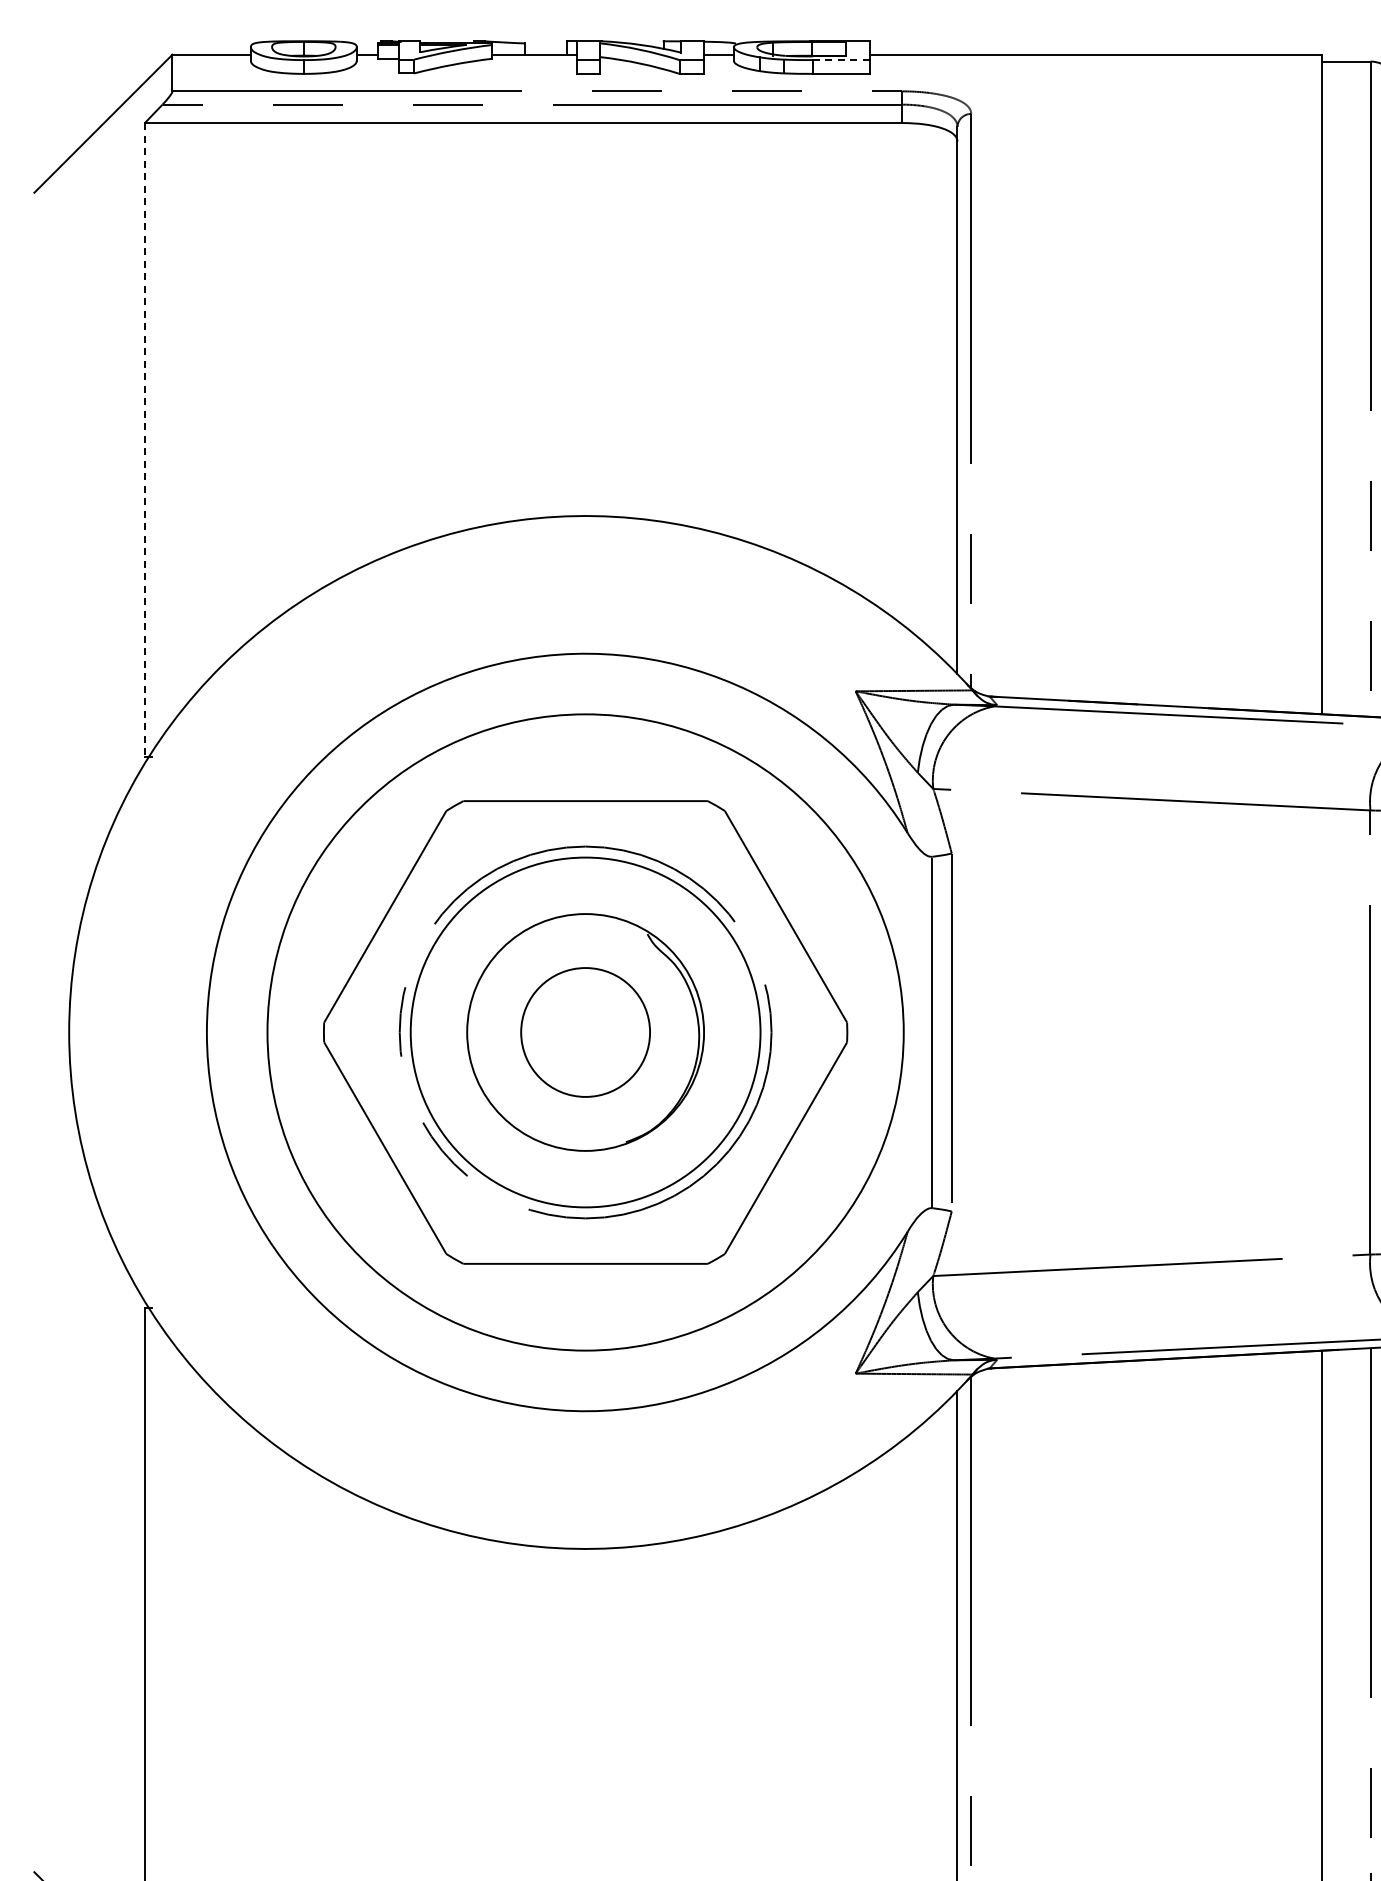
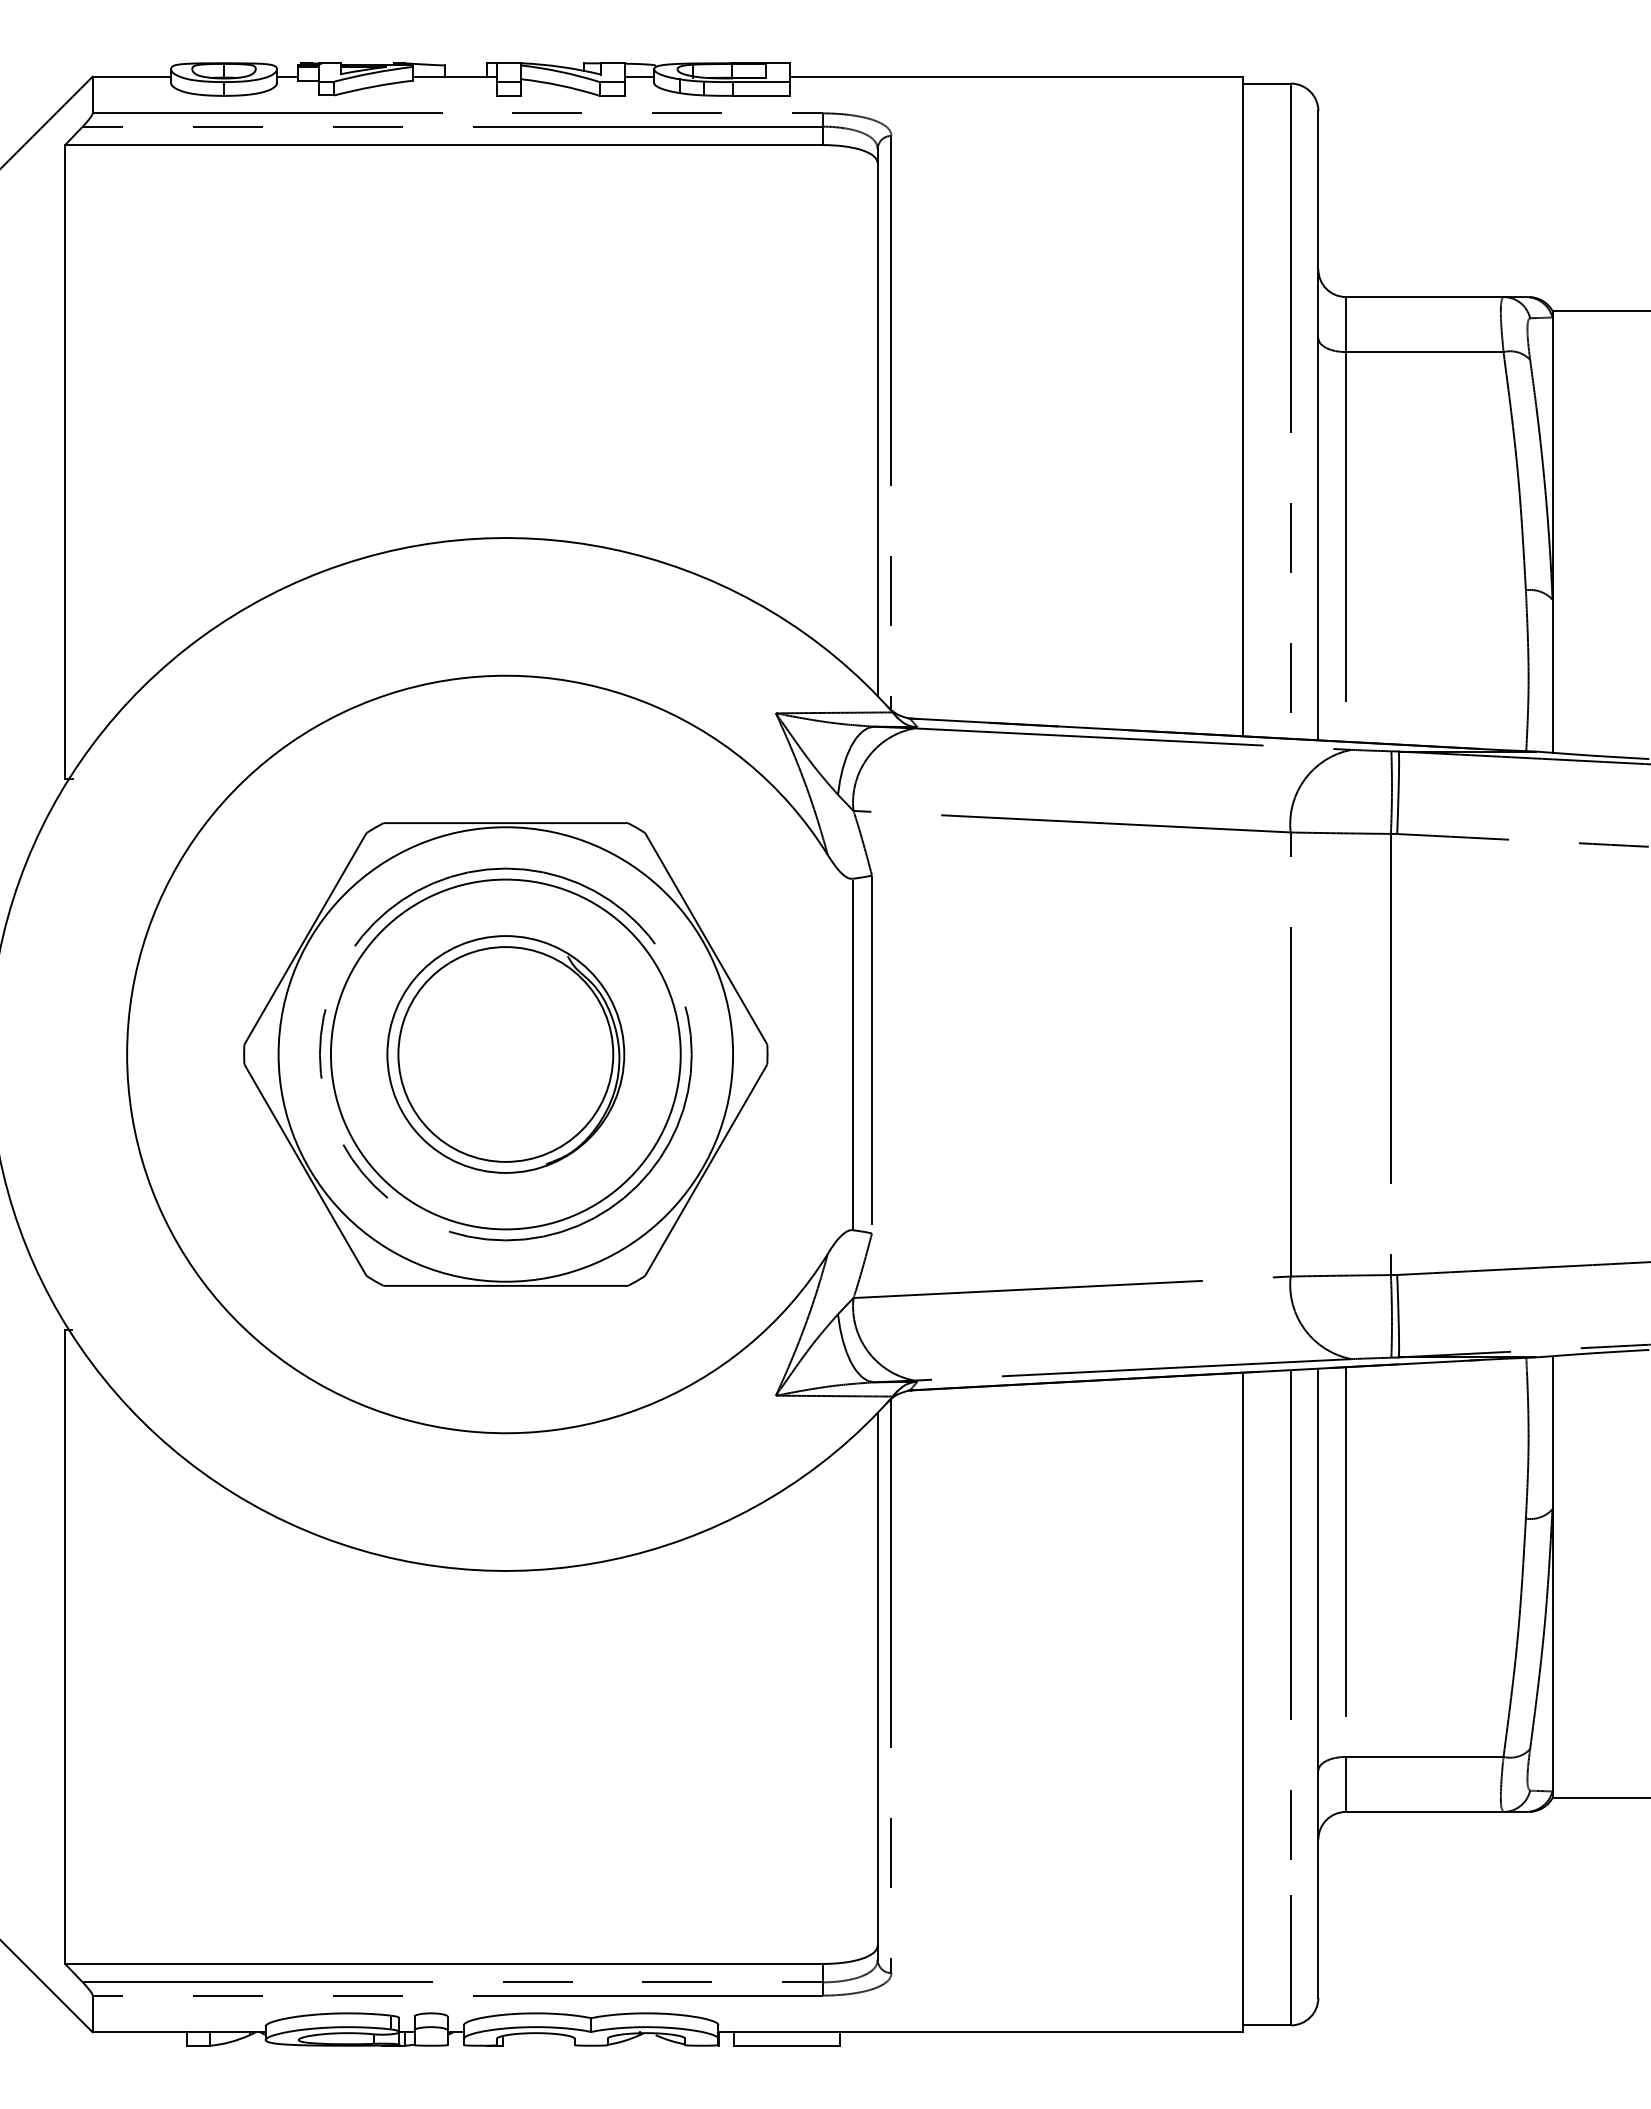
line: (841, 60) -> (761, 82), dashed -> solid
line: (145, 440) -> (65, 462), dashed -> solid
circle: (585, 1032) -> (505, 1054), size x0.71
circle: (585, 1032) -> (505, 1054), size x1.67

